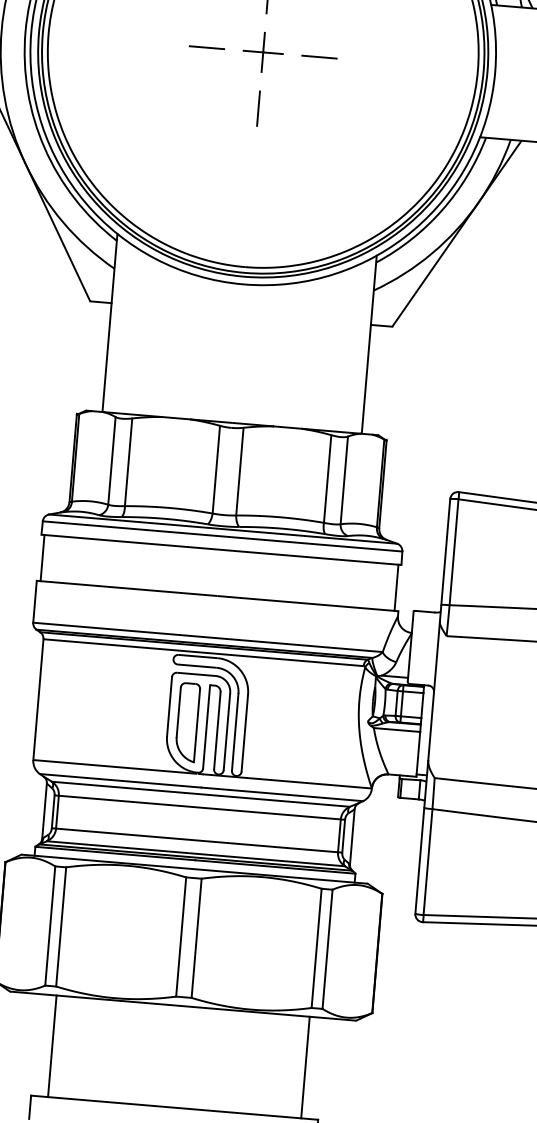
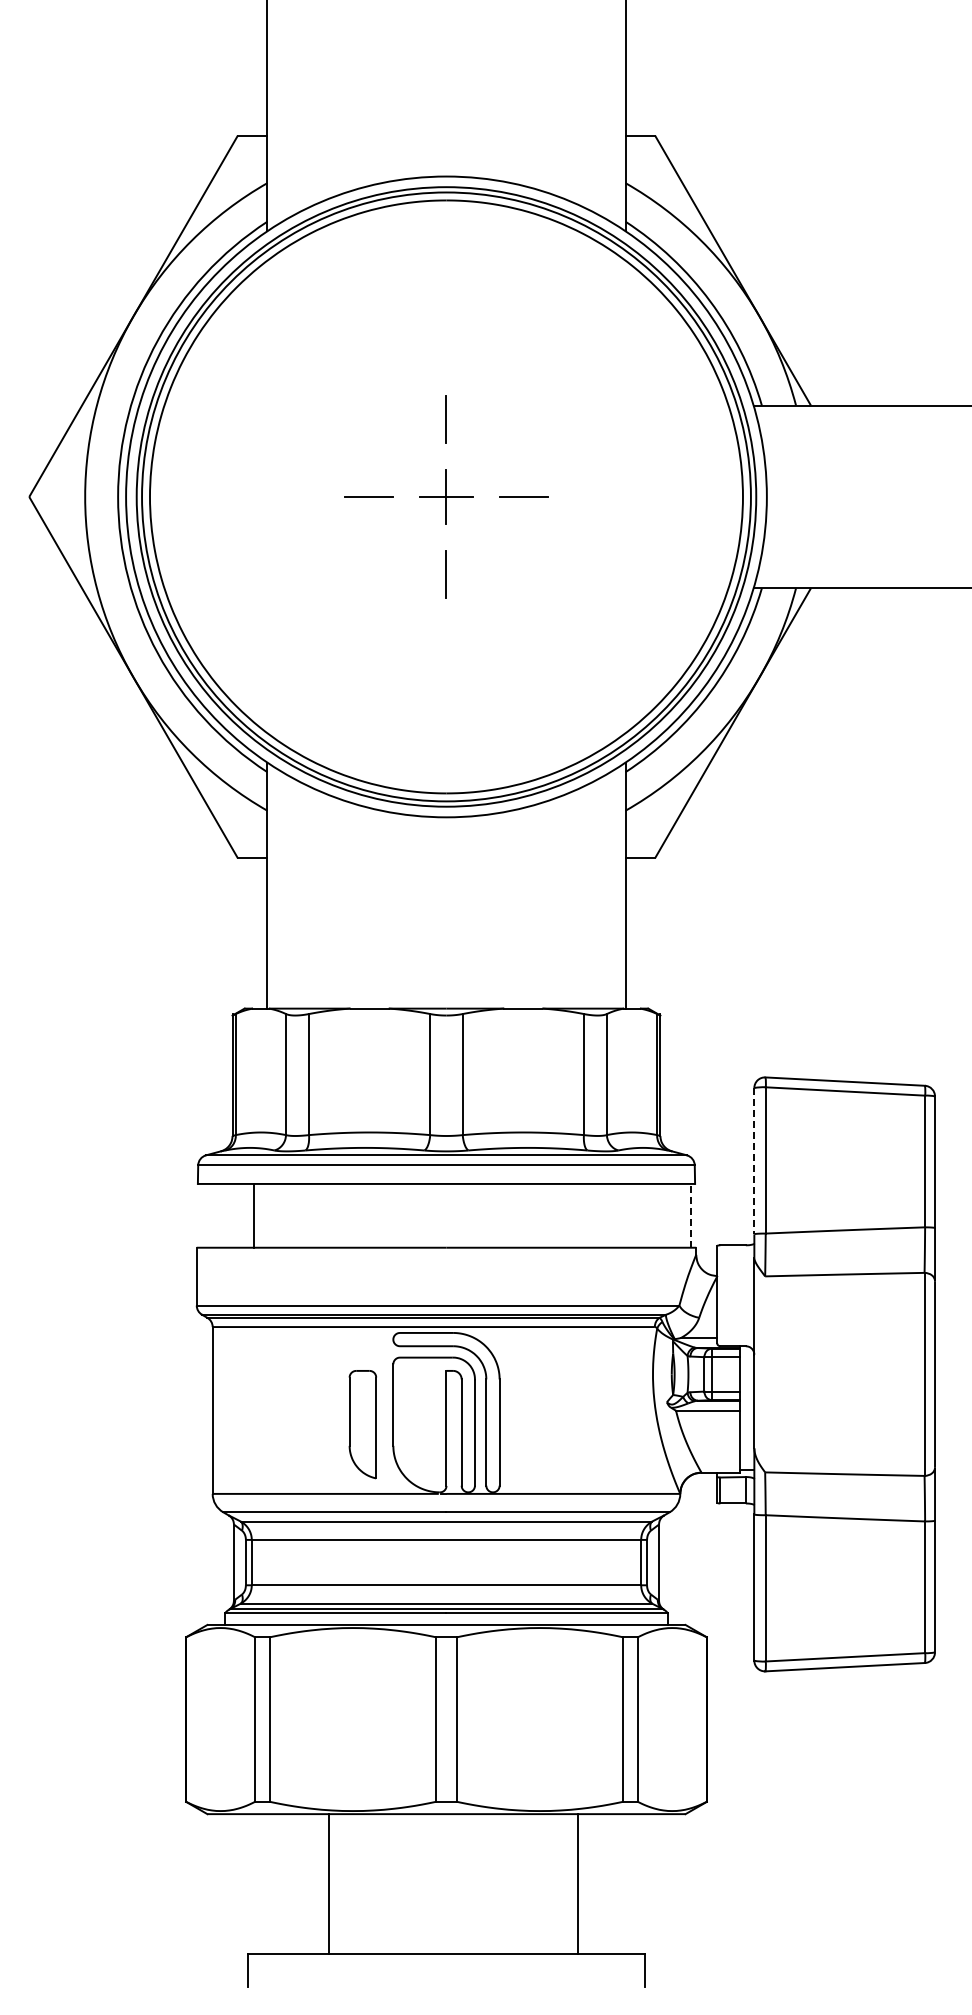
line: (445, 552) -> (754, 1161), solid -> dashed
line: (42, 557) -> (254, 1215), moved
line: (396, 587) -> (690, 1215), solid -> dashed
part: (187, 722) -> (362, 1424), moved
line: (52, 1046) -> (328, 1884), moved
line: (305, 1067) -> (578, 1884), moved

